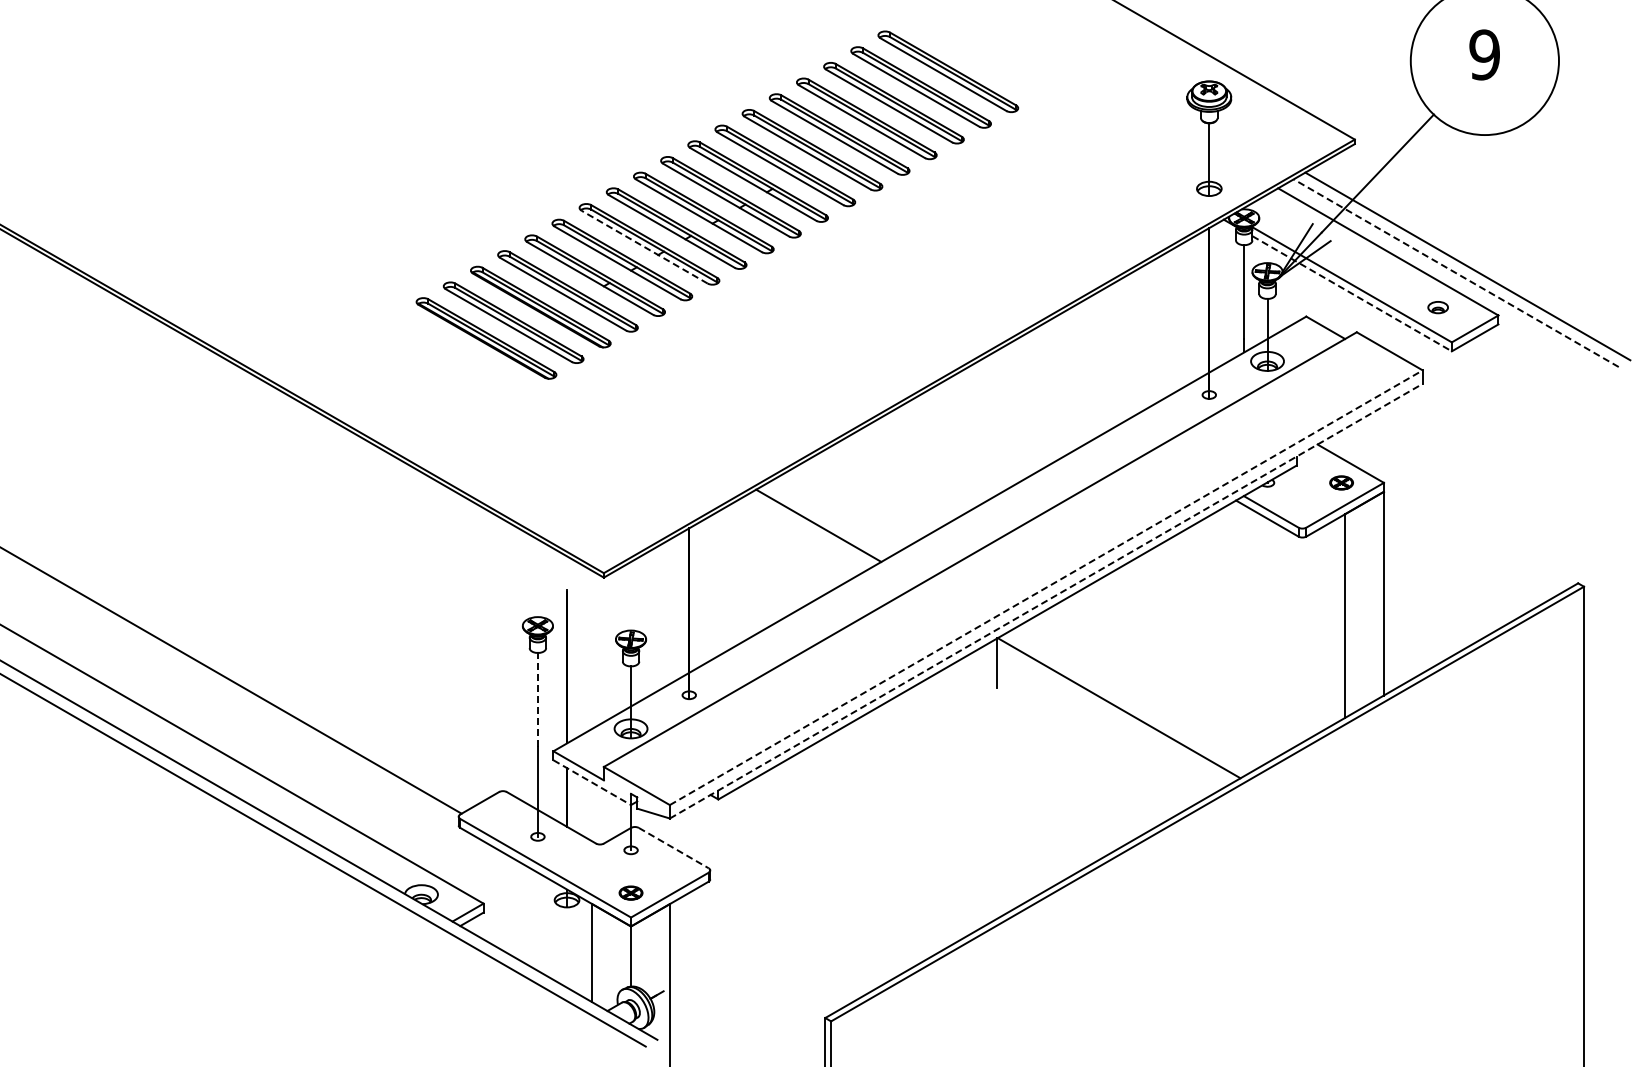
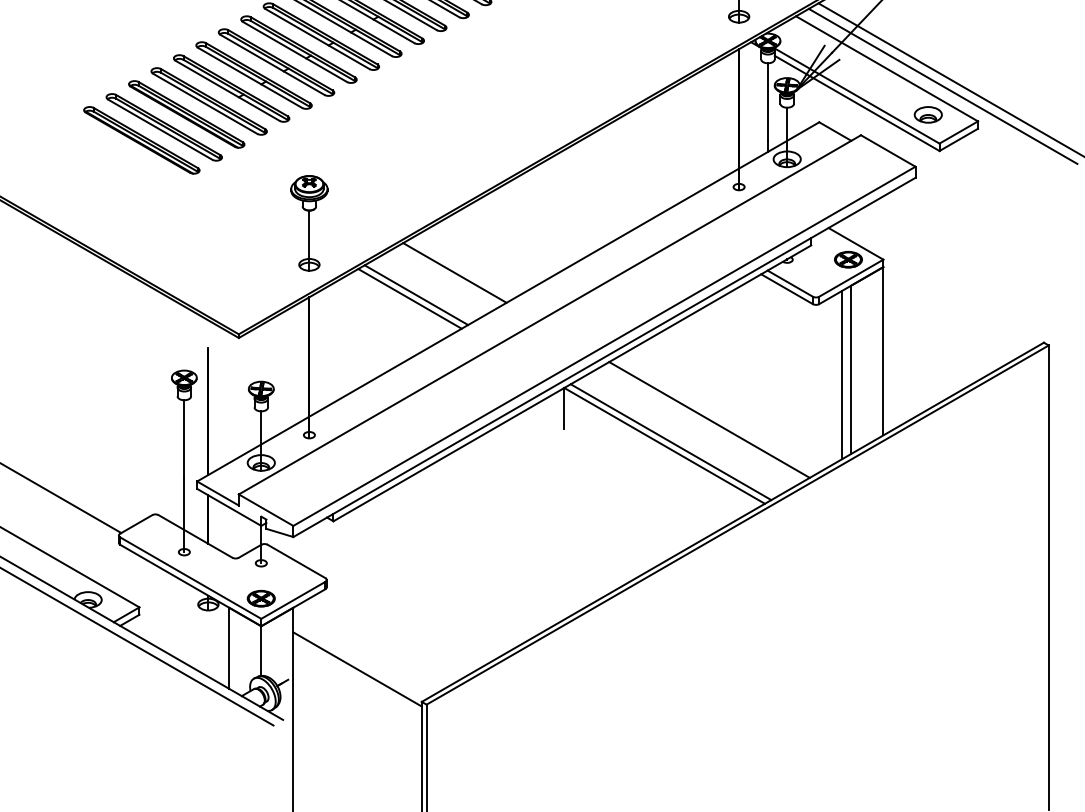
line: (644, 247) -> (272, 65), dashed -> solid
line: (1456, 273) -> (943, 86), dashed -> solid
line: (1352, 294) -> (857, 104), dashed -> solid
part: (1437, 307) -> (927, 114), size x1.67
part: (689, 438) -> (309, 223), added
part: (1341, 482) -> (848, 259), size x1.43
line: (864, 498) -> (454, 272), added
line: (810, 530) -> (409, 299), added
line: (1046, 587) -> (604, 346), dashed -> solid
line: (1046, 601) -> (604, 357), dashed -> solid
line: (1333, 622) -> (841, 375), added
line: (1173, 676) -> (709, 419), added
line: (537, 699) -> (184, 438), dashed -> solid
line: (1126, 703) -> (670, 441), added
line: (592, 782) -> (229, 507), dashed -> solid
line: (674, 848) -> (297, 561), dashed -> solid
part: (630, 892) -> (260, 598), size x1.43
line: (747, 978) -> (357, 669), added

